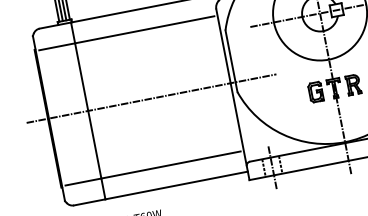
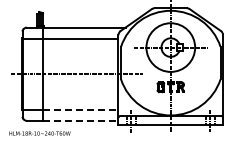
line: (171, 164) -> (80, 109), solid -> dashed
line: (175, 185) -> (80, 120), solid -> dashed

